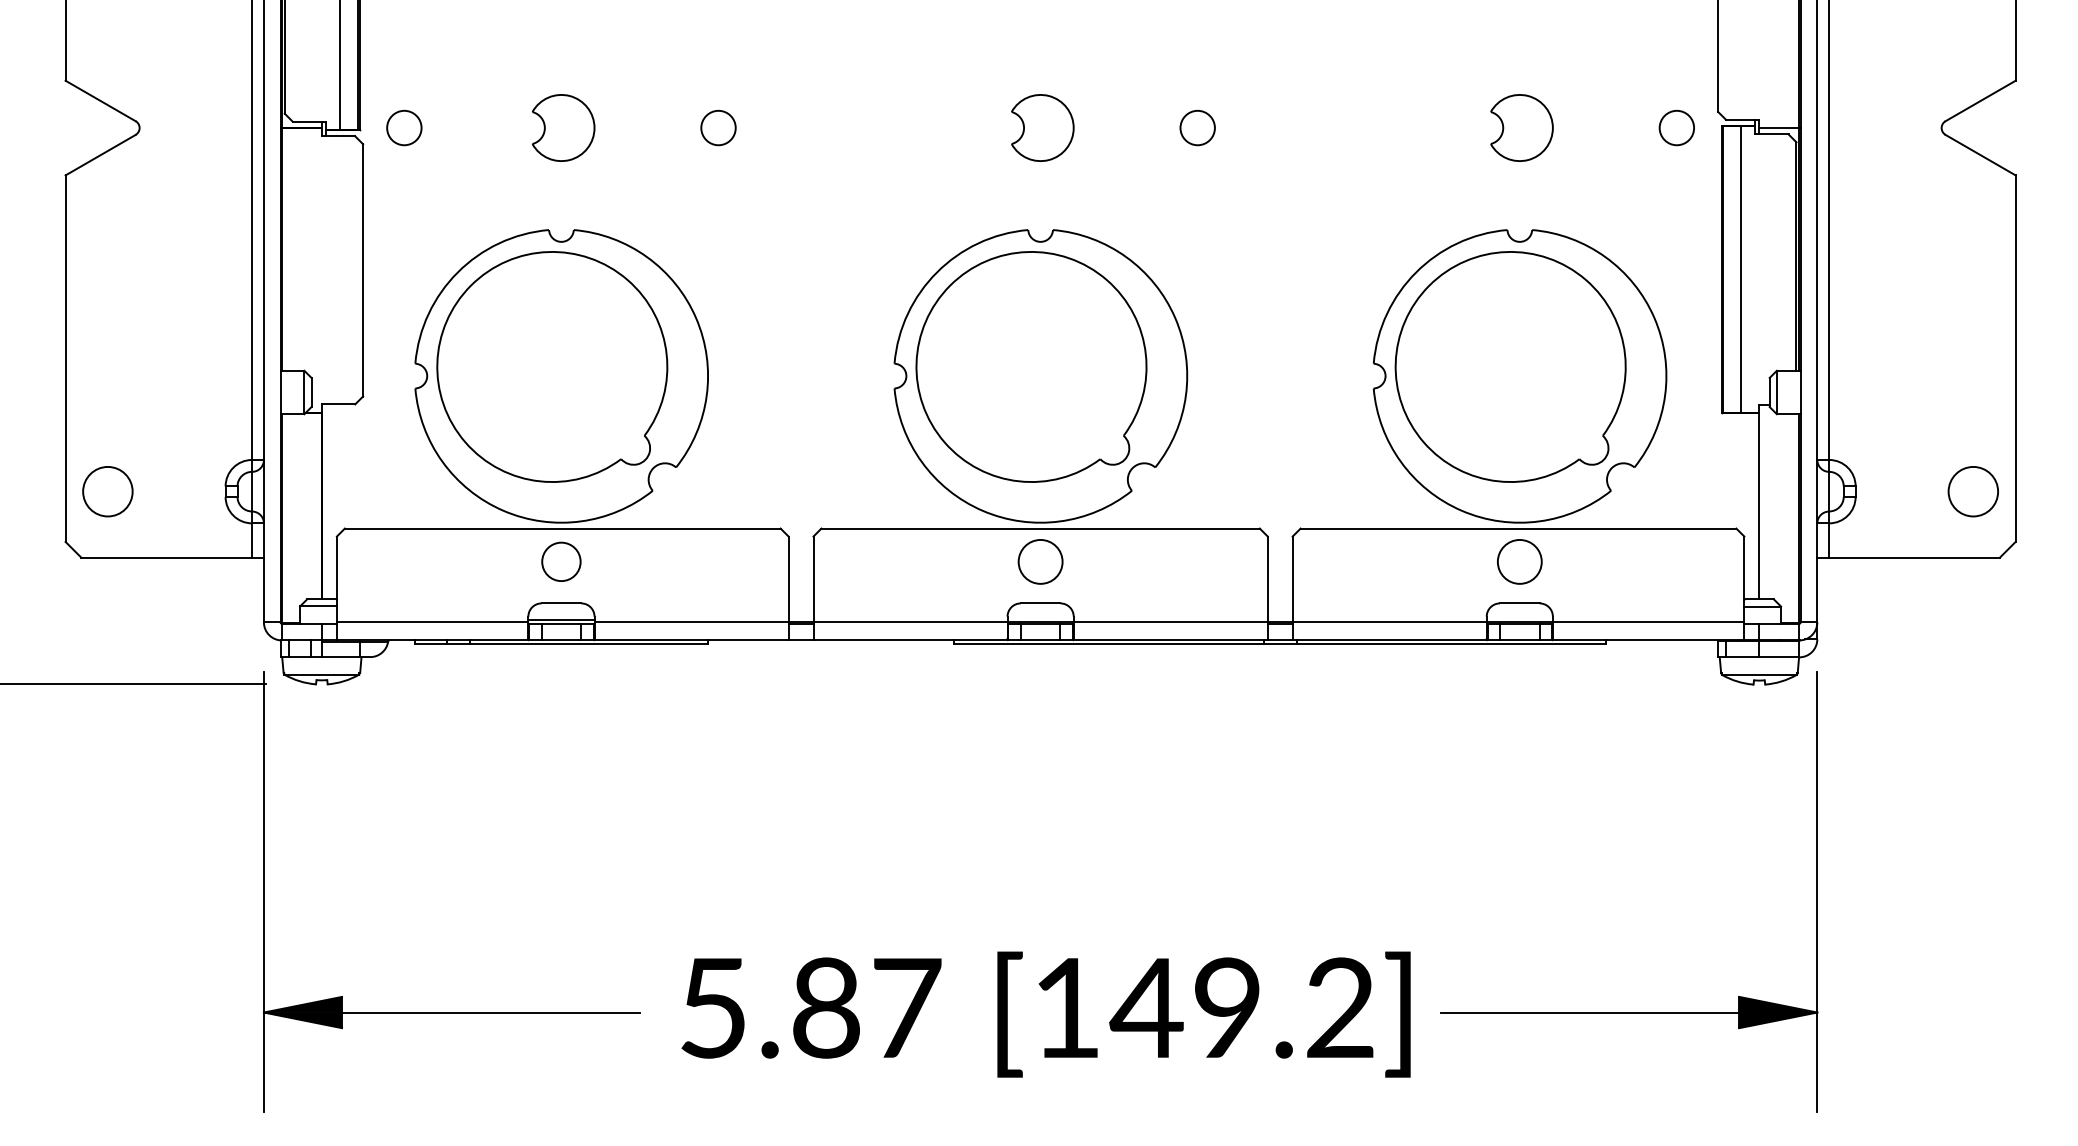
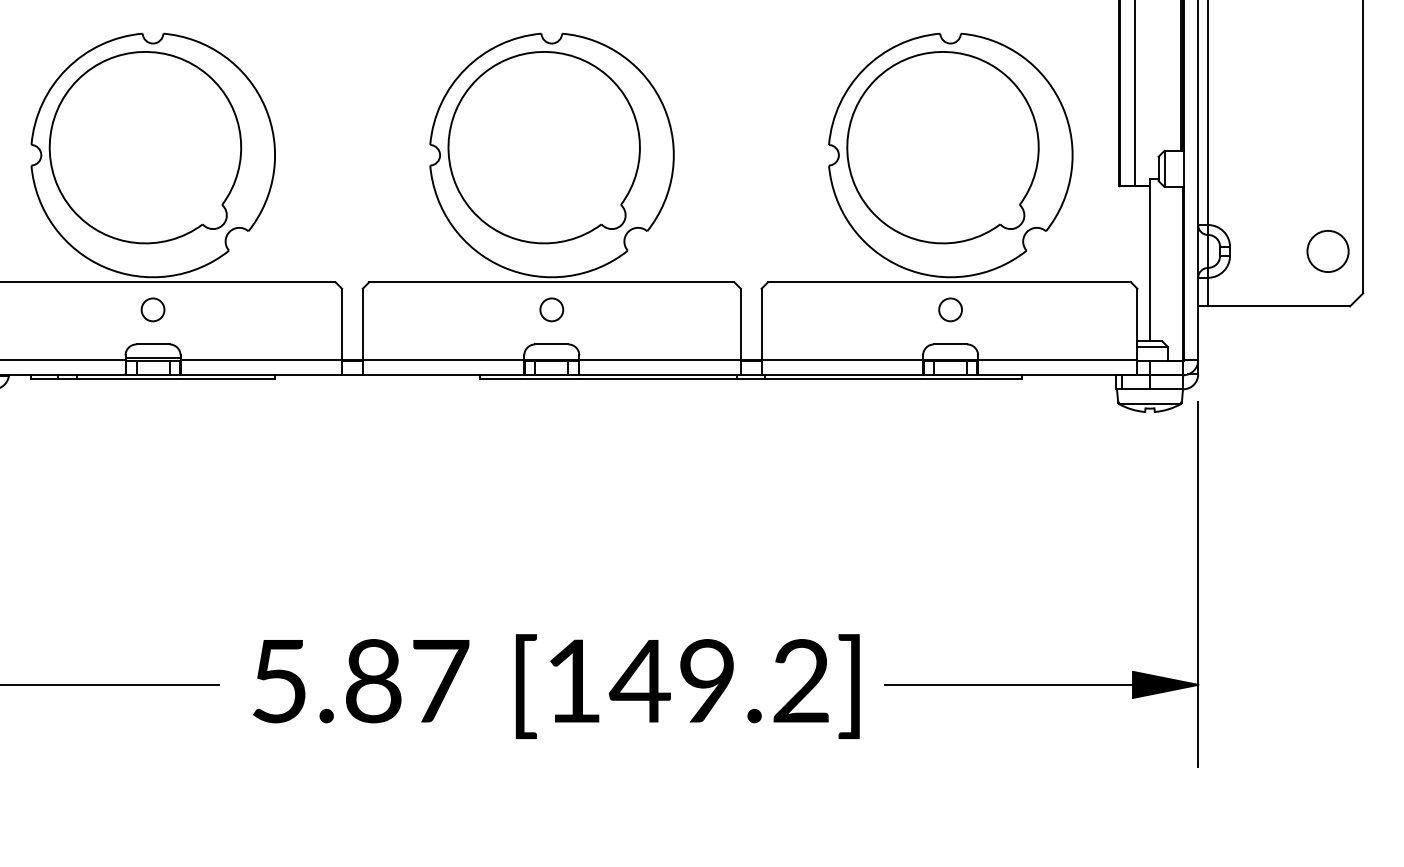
circle: (561, 561) -> (153, 309), size x0.71
circle: (1040, 561) -> (551, 309), size x0.62
circle: (1519, 561) -> (950, 309), size x0.62

